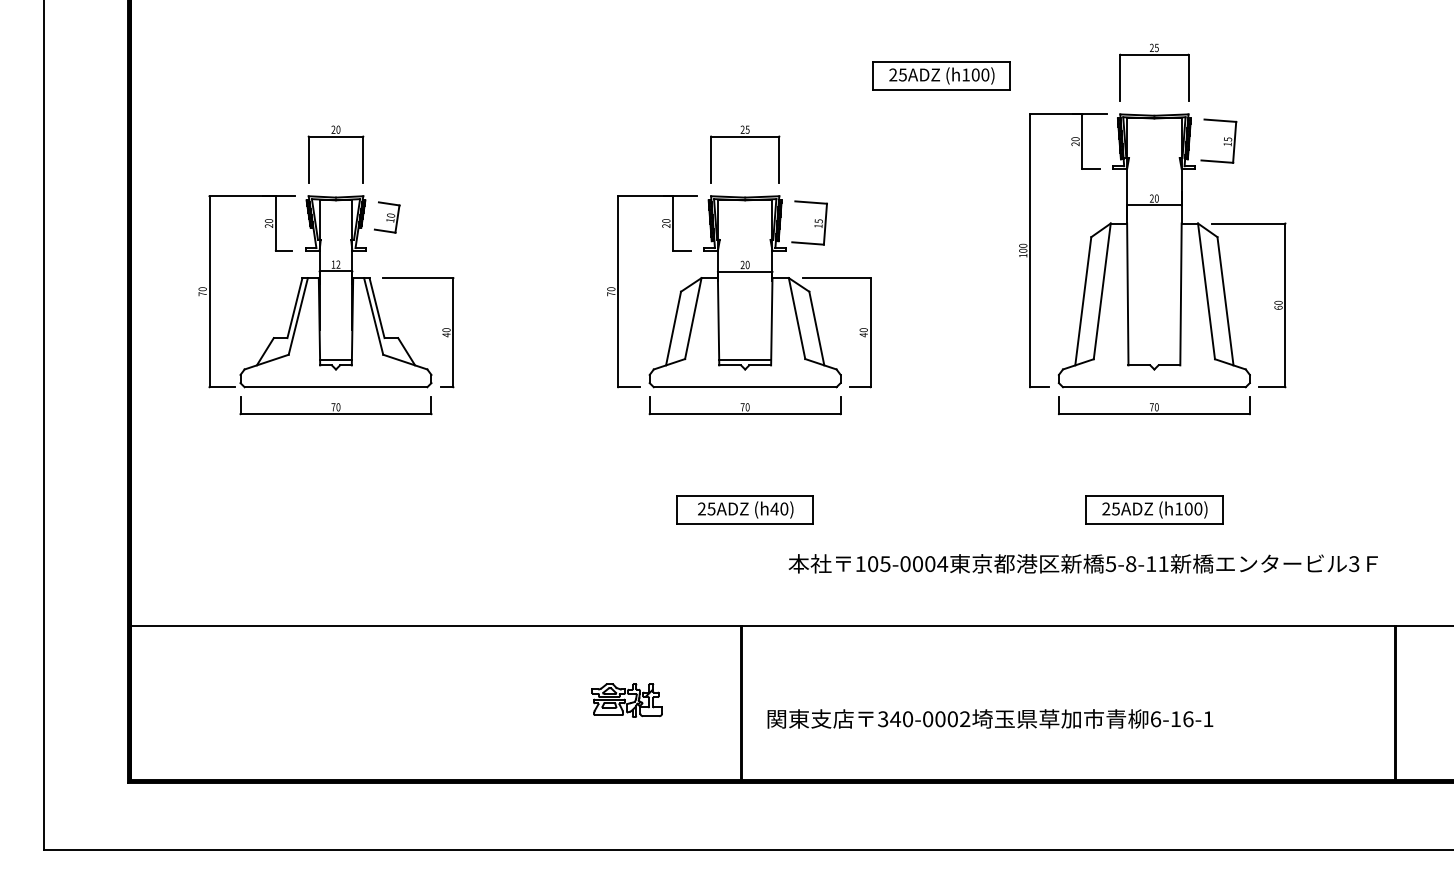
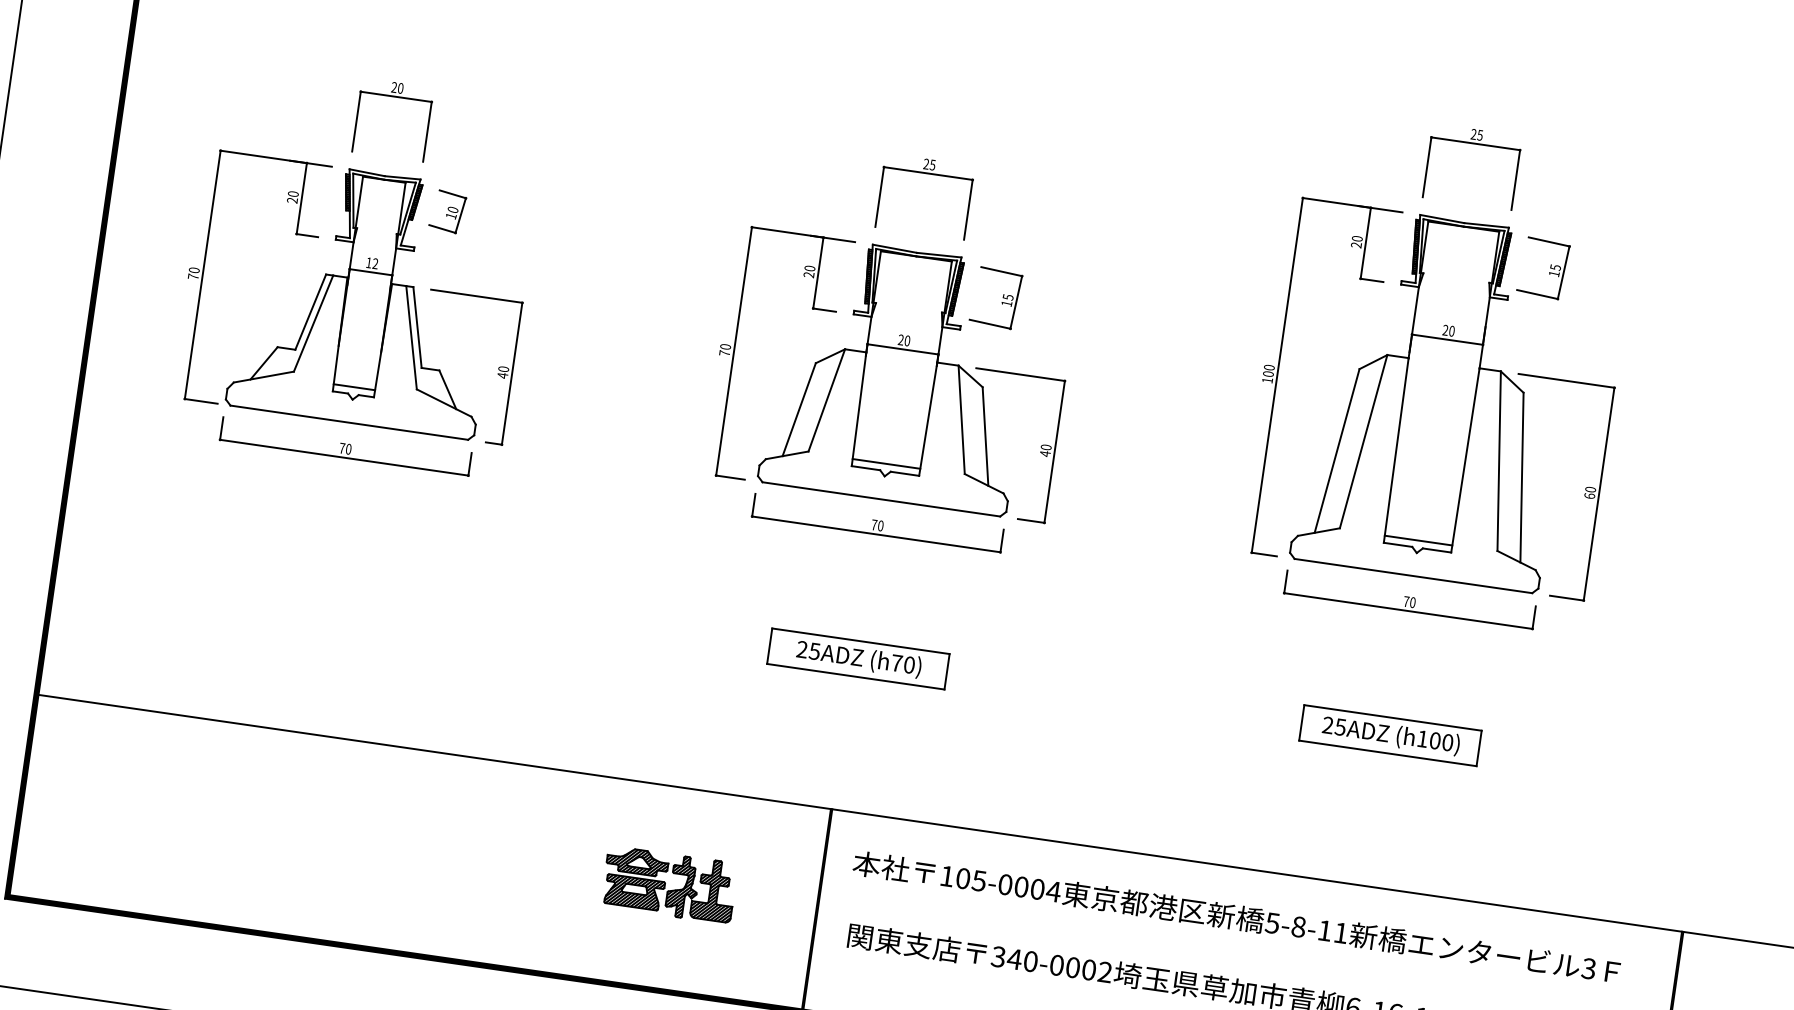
part: (941, 75) -> (1195, 130), removed
line: (1154, 359) -> (1418, 540), added
text: (774, 508) -> (896, 662), (h40) -> (h70)
text: (1082, 563) -> (1235, 917), moved
part: (626, 700) -> (668, 884), size x1.43

